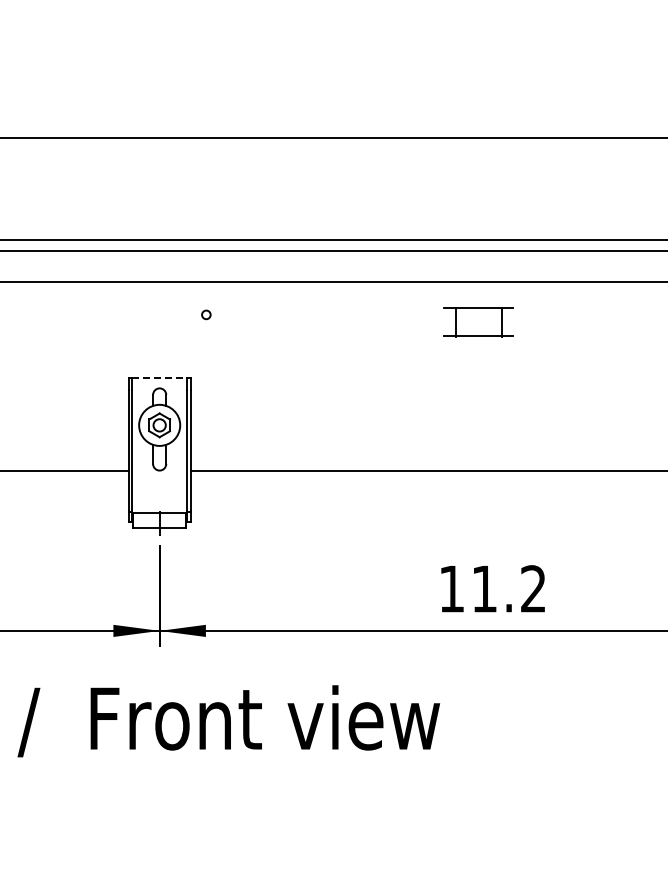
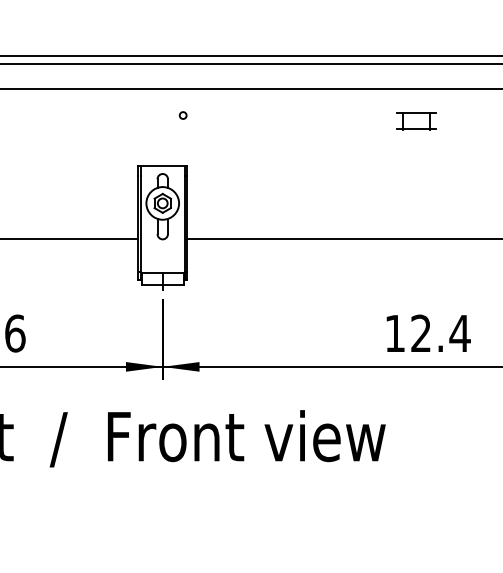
circle: (206, 314) -> (183, 115), moved
part: (478, 322) -> (416, 121), size x0.71
line: (159, 378) -> (162, 166), dashed -> solid
text: (509, 588) -> (441, 333), 11.2 -> 12.4

